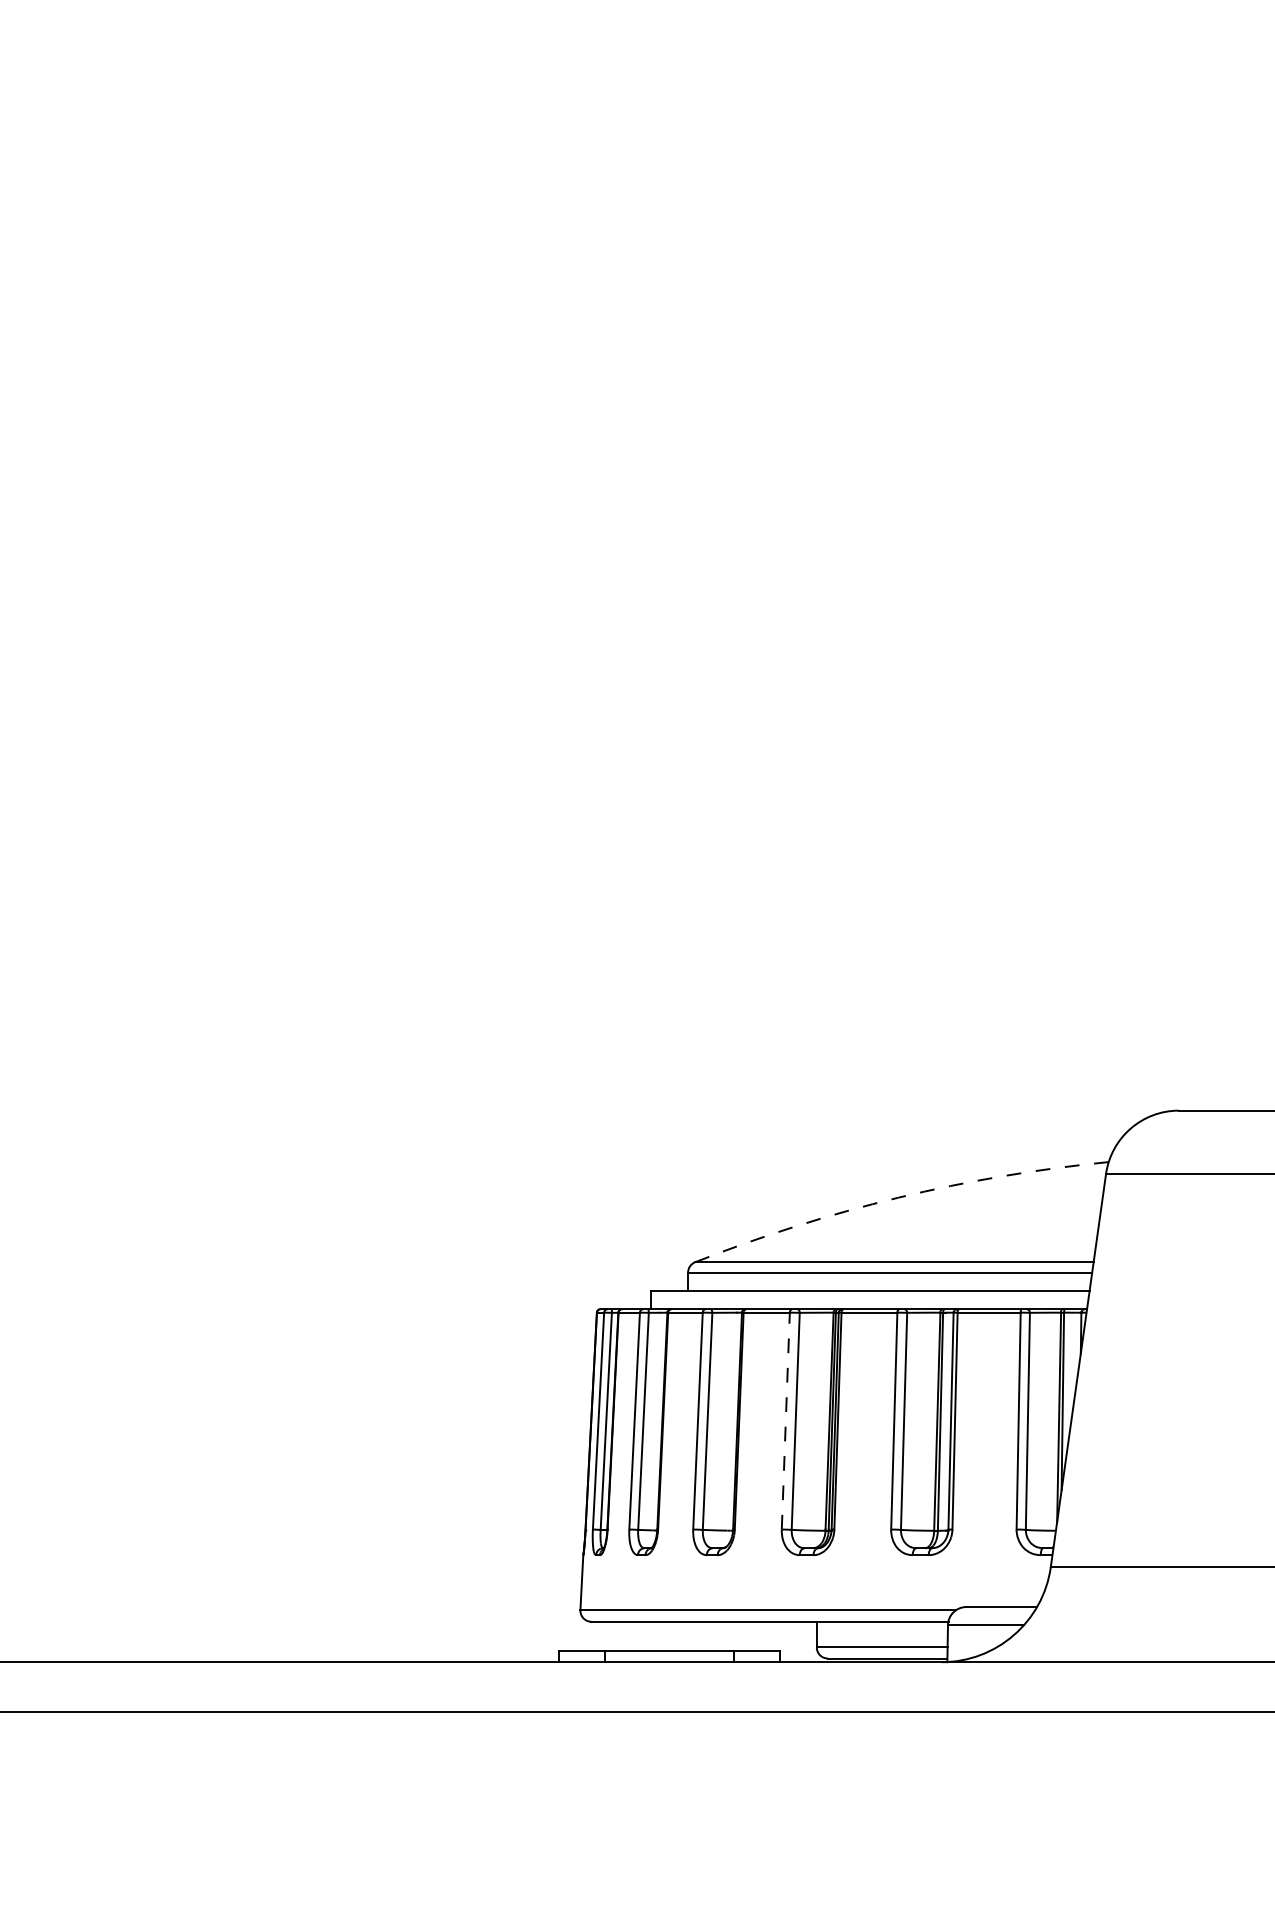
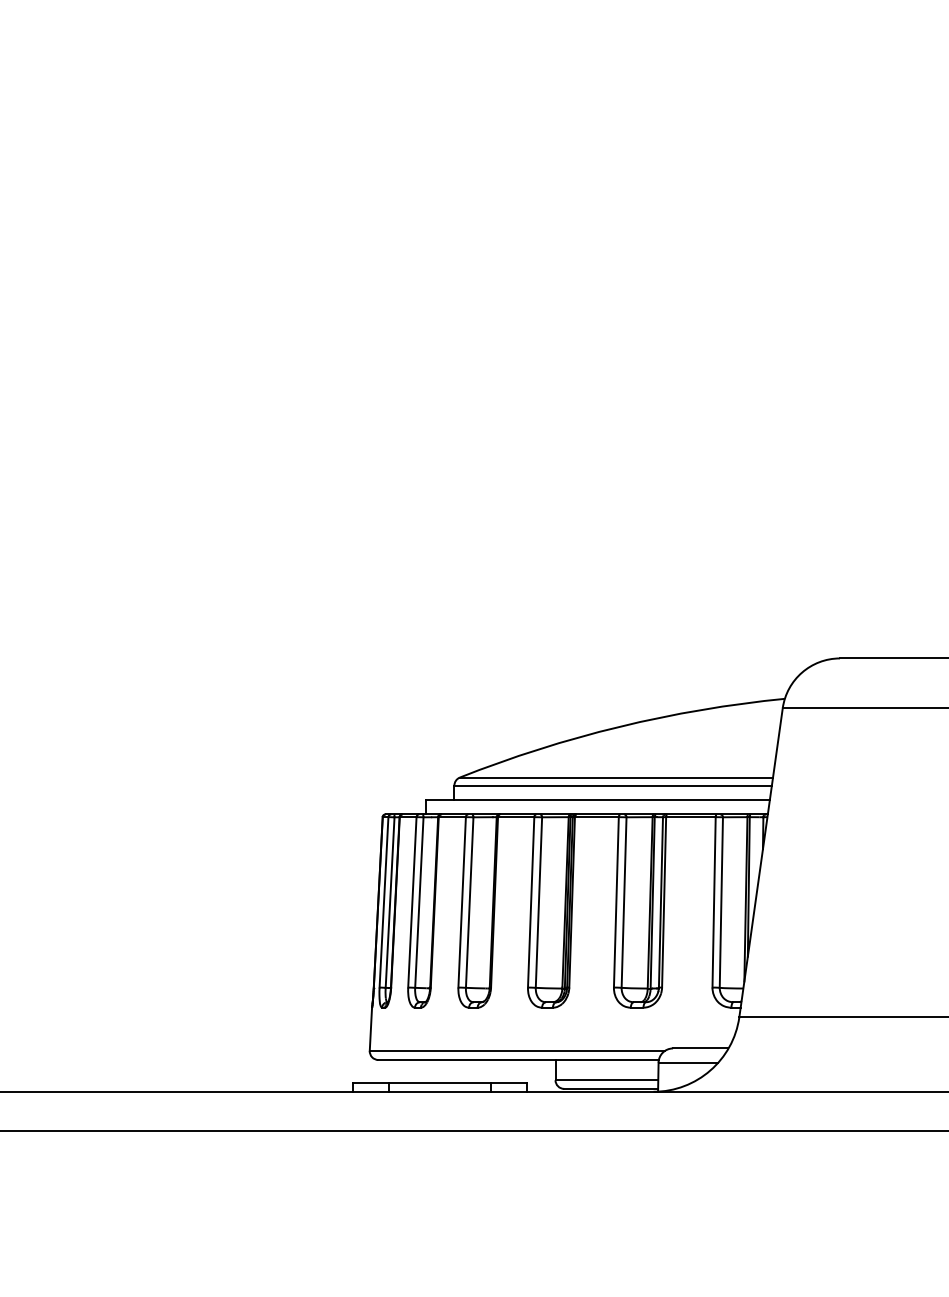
arc: (898, 1197) -> (619, 726), dashed -> solid
line: (785, 1421) -> (530, 902), dashed -> solid

